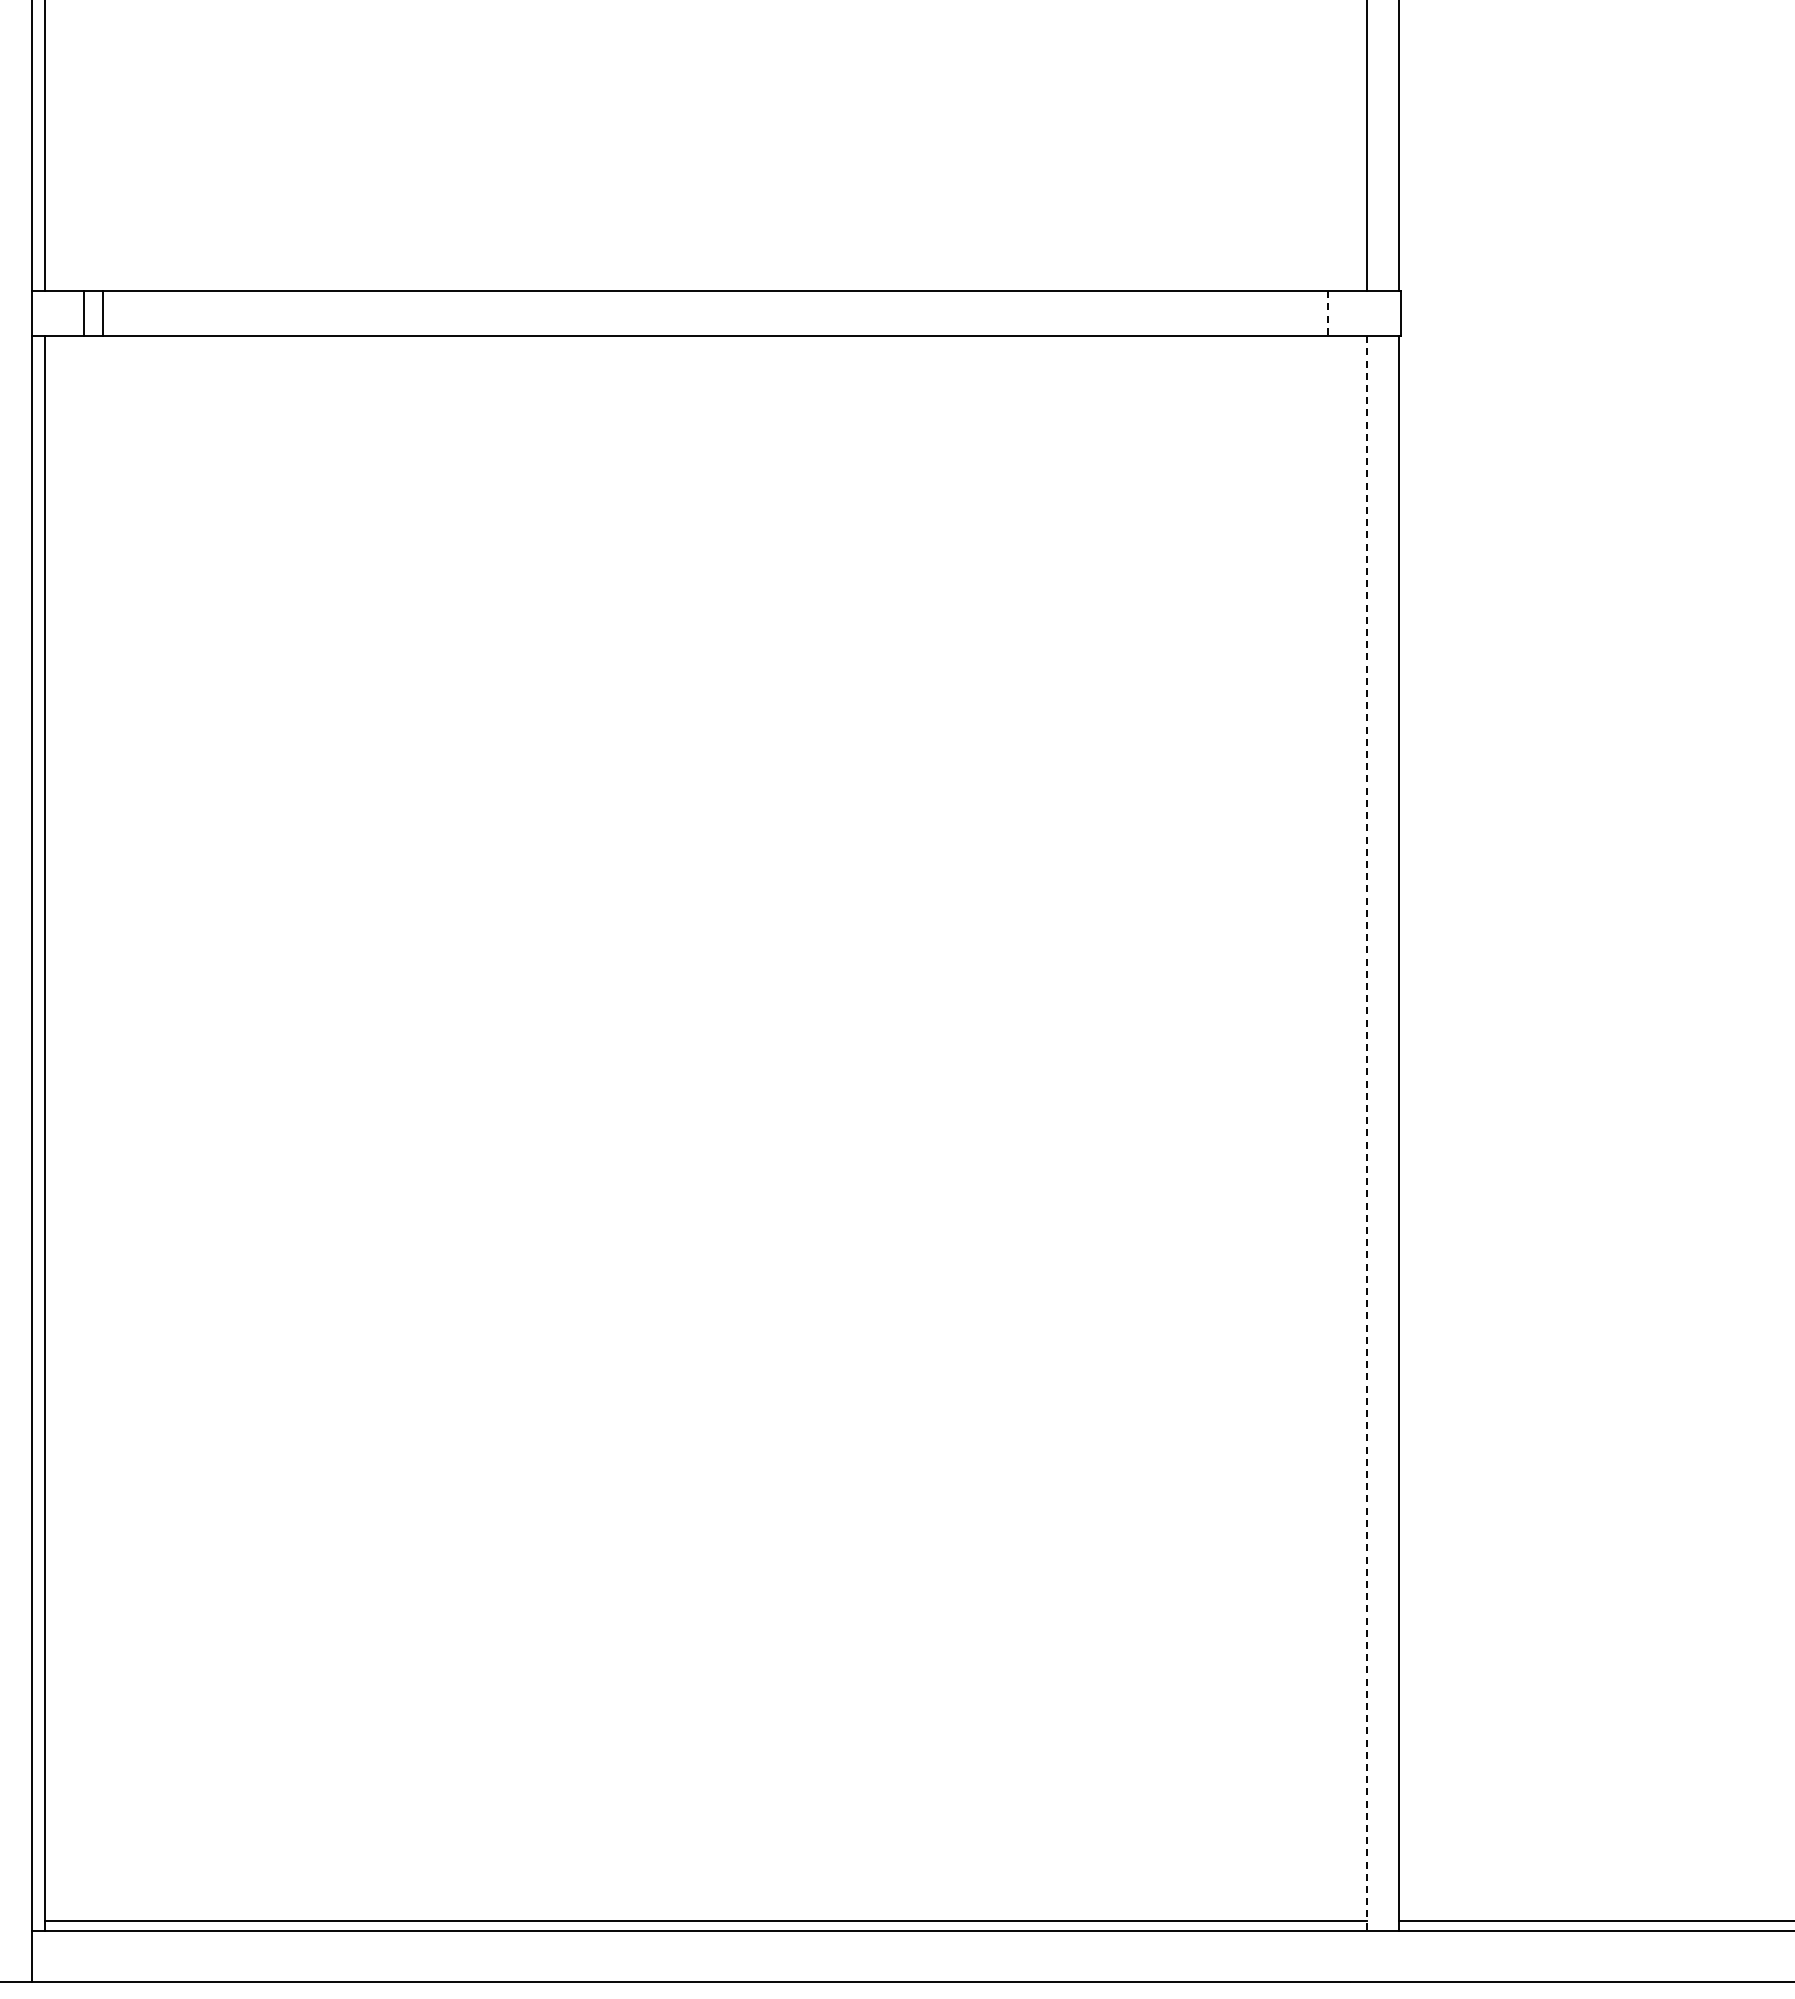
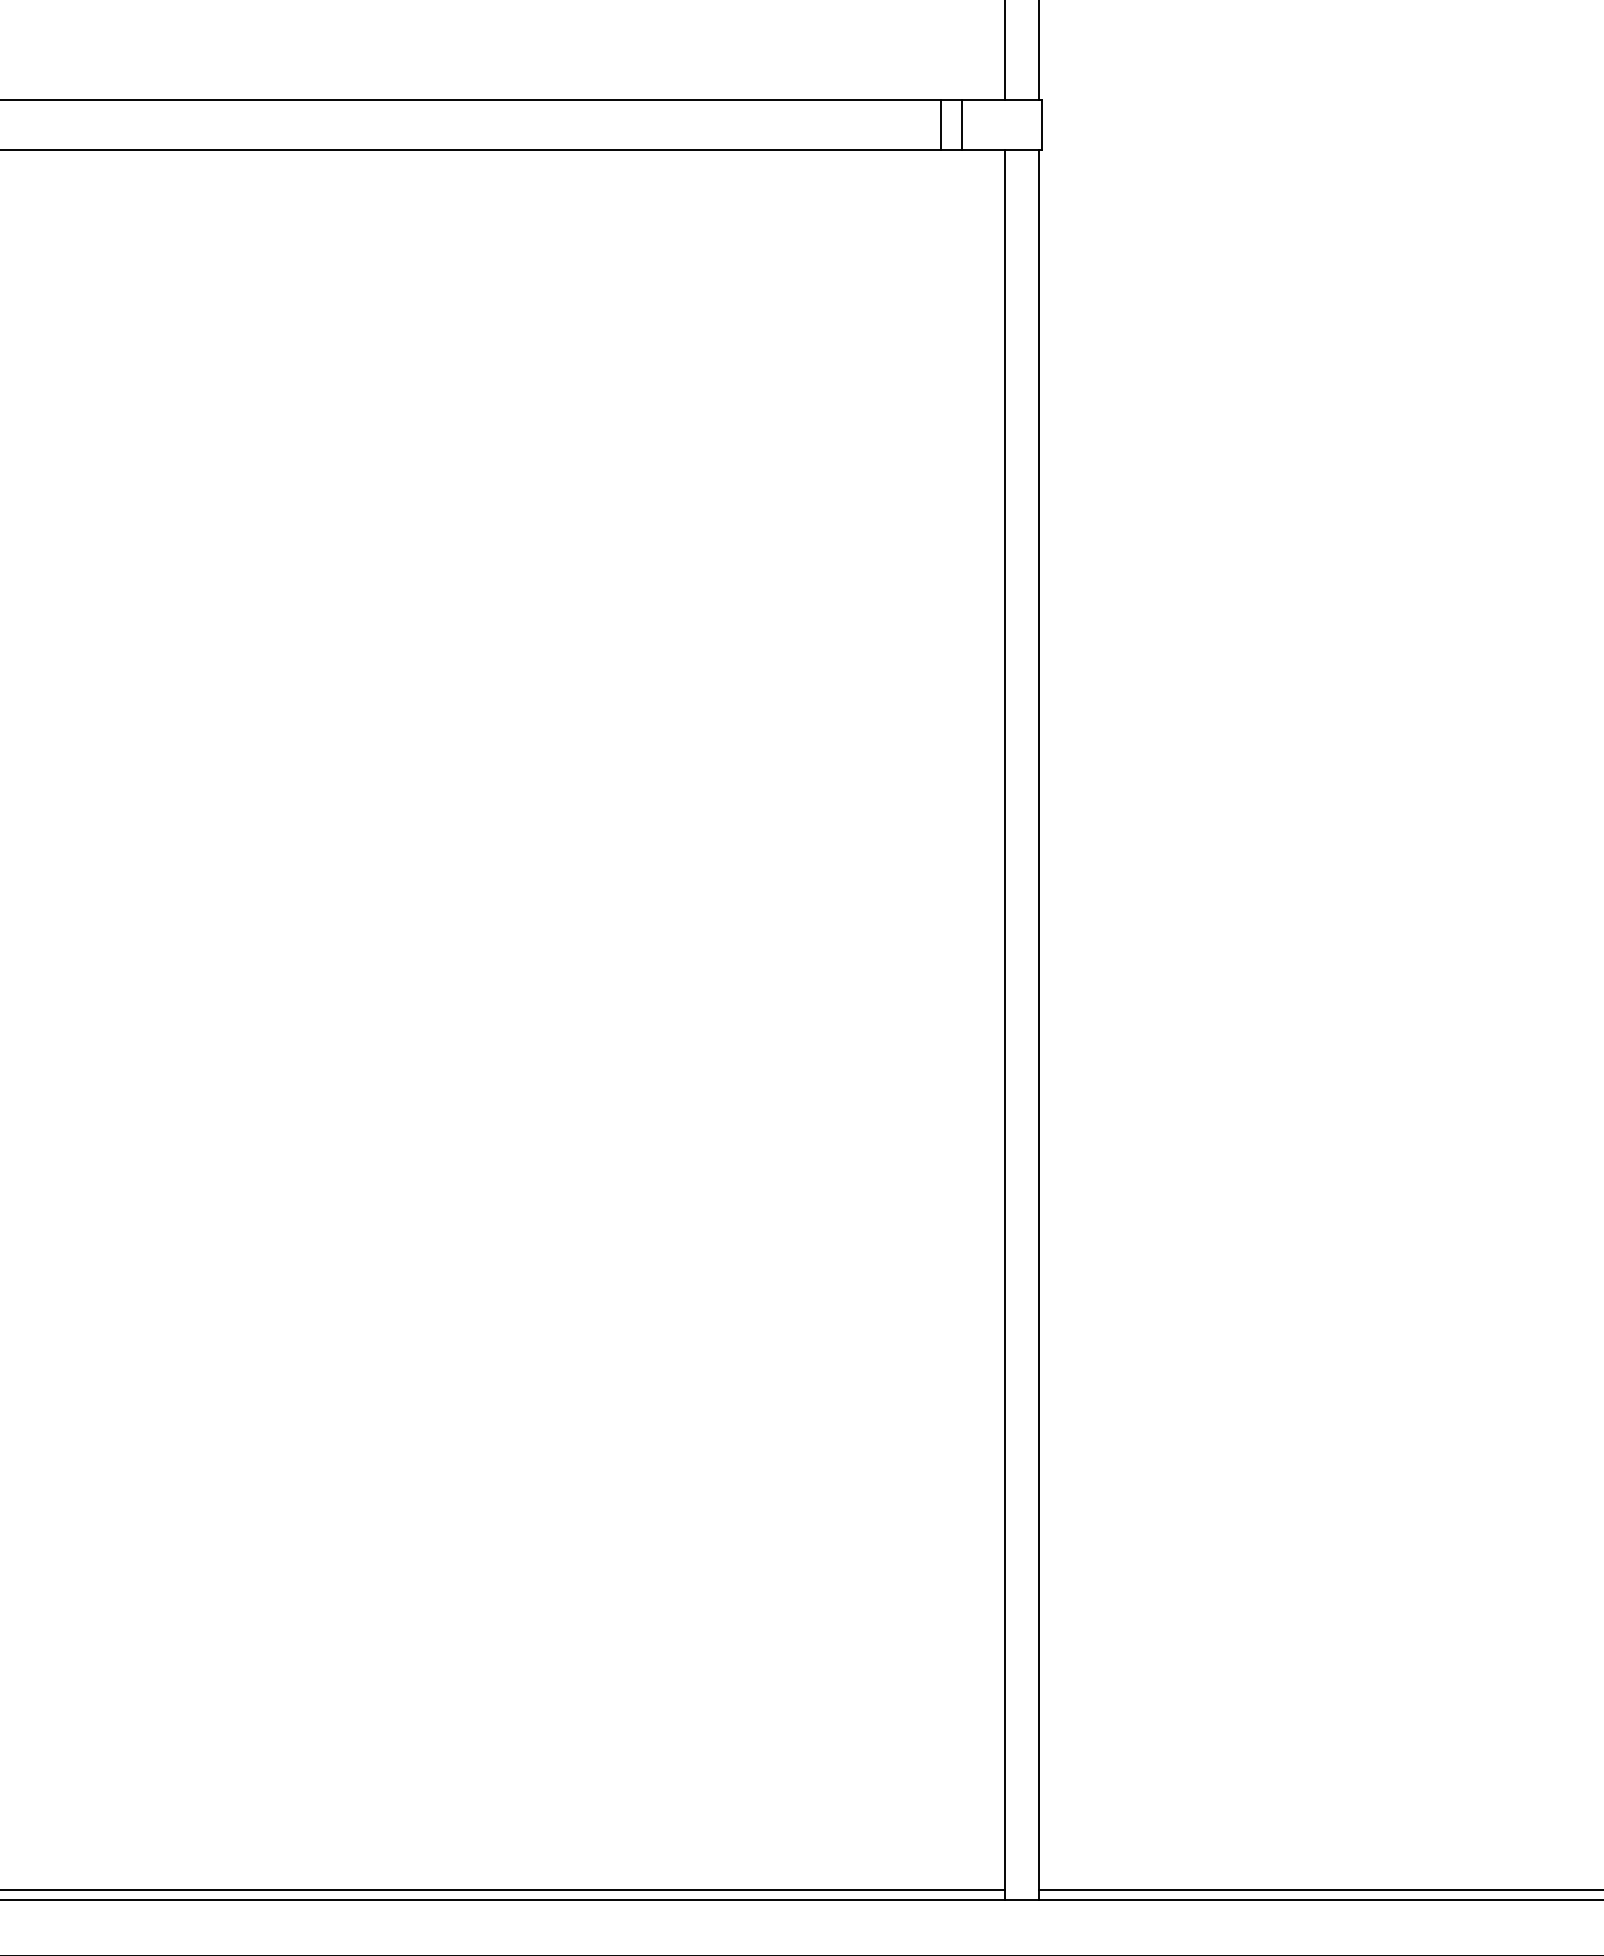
line: (1309, 313) -> (941, 124), added
line: (1328, 313) -> (962, 124), dashed -> solid
line: (1367, 1133) -> (1005, 1024), dashed -> solid

